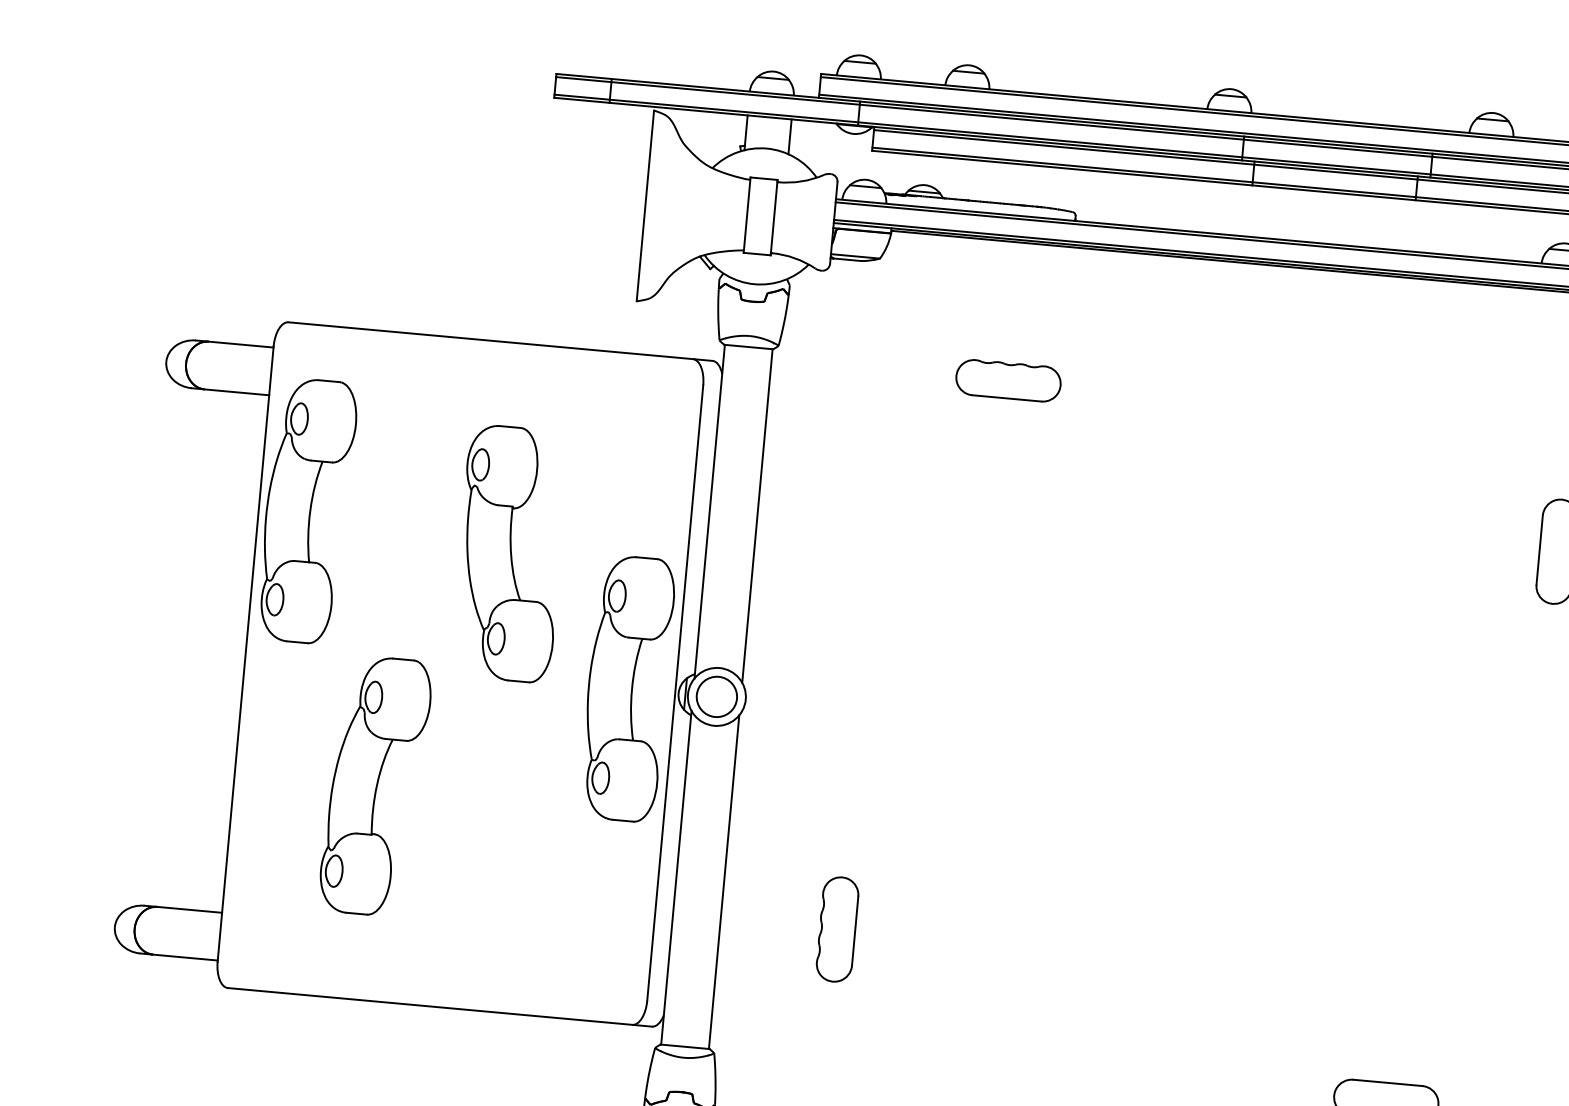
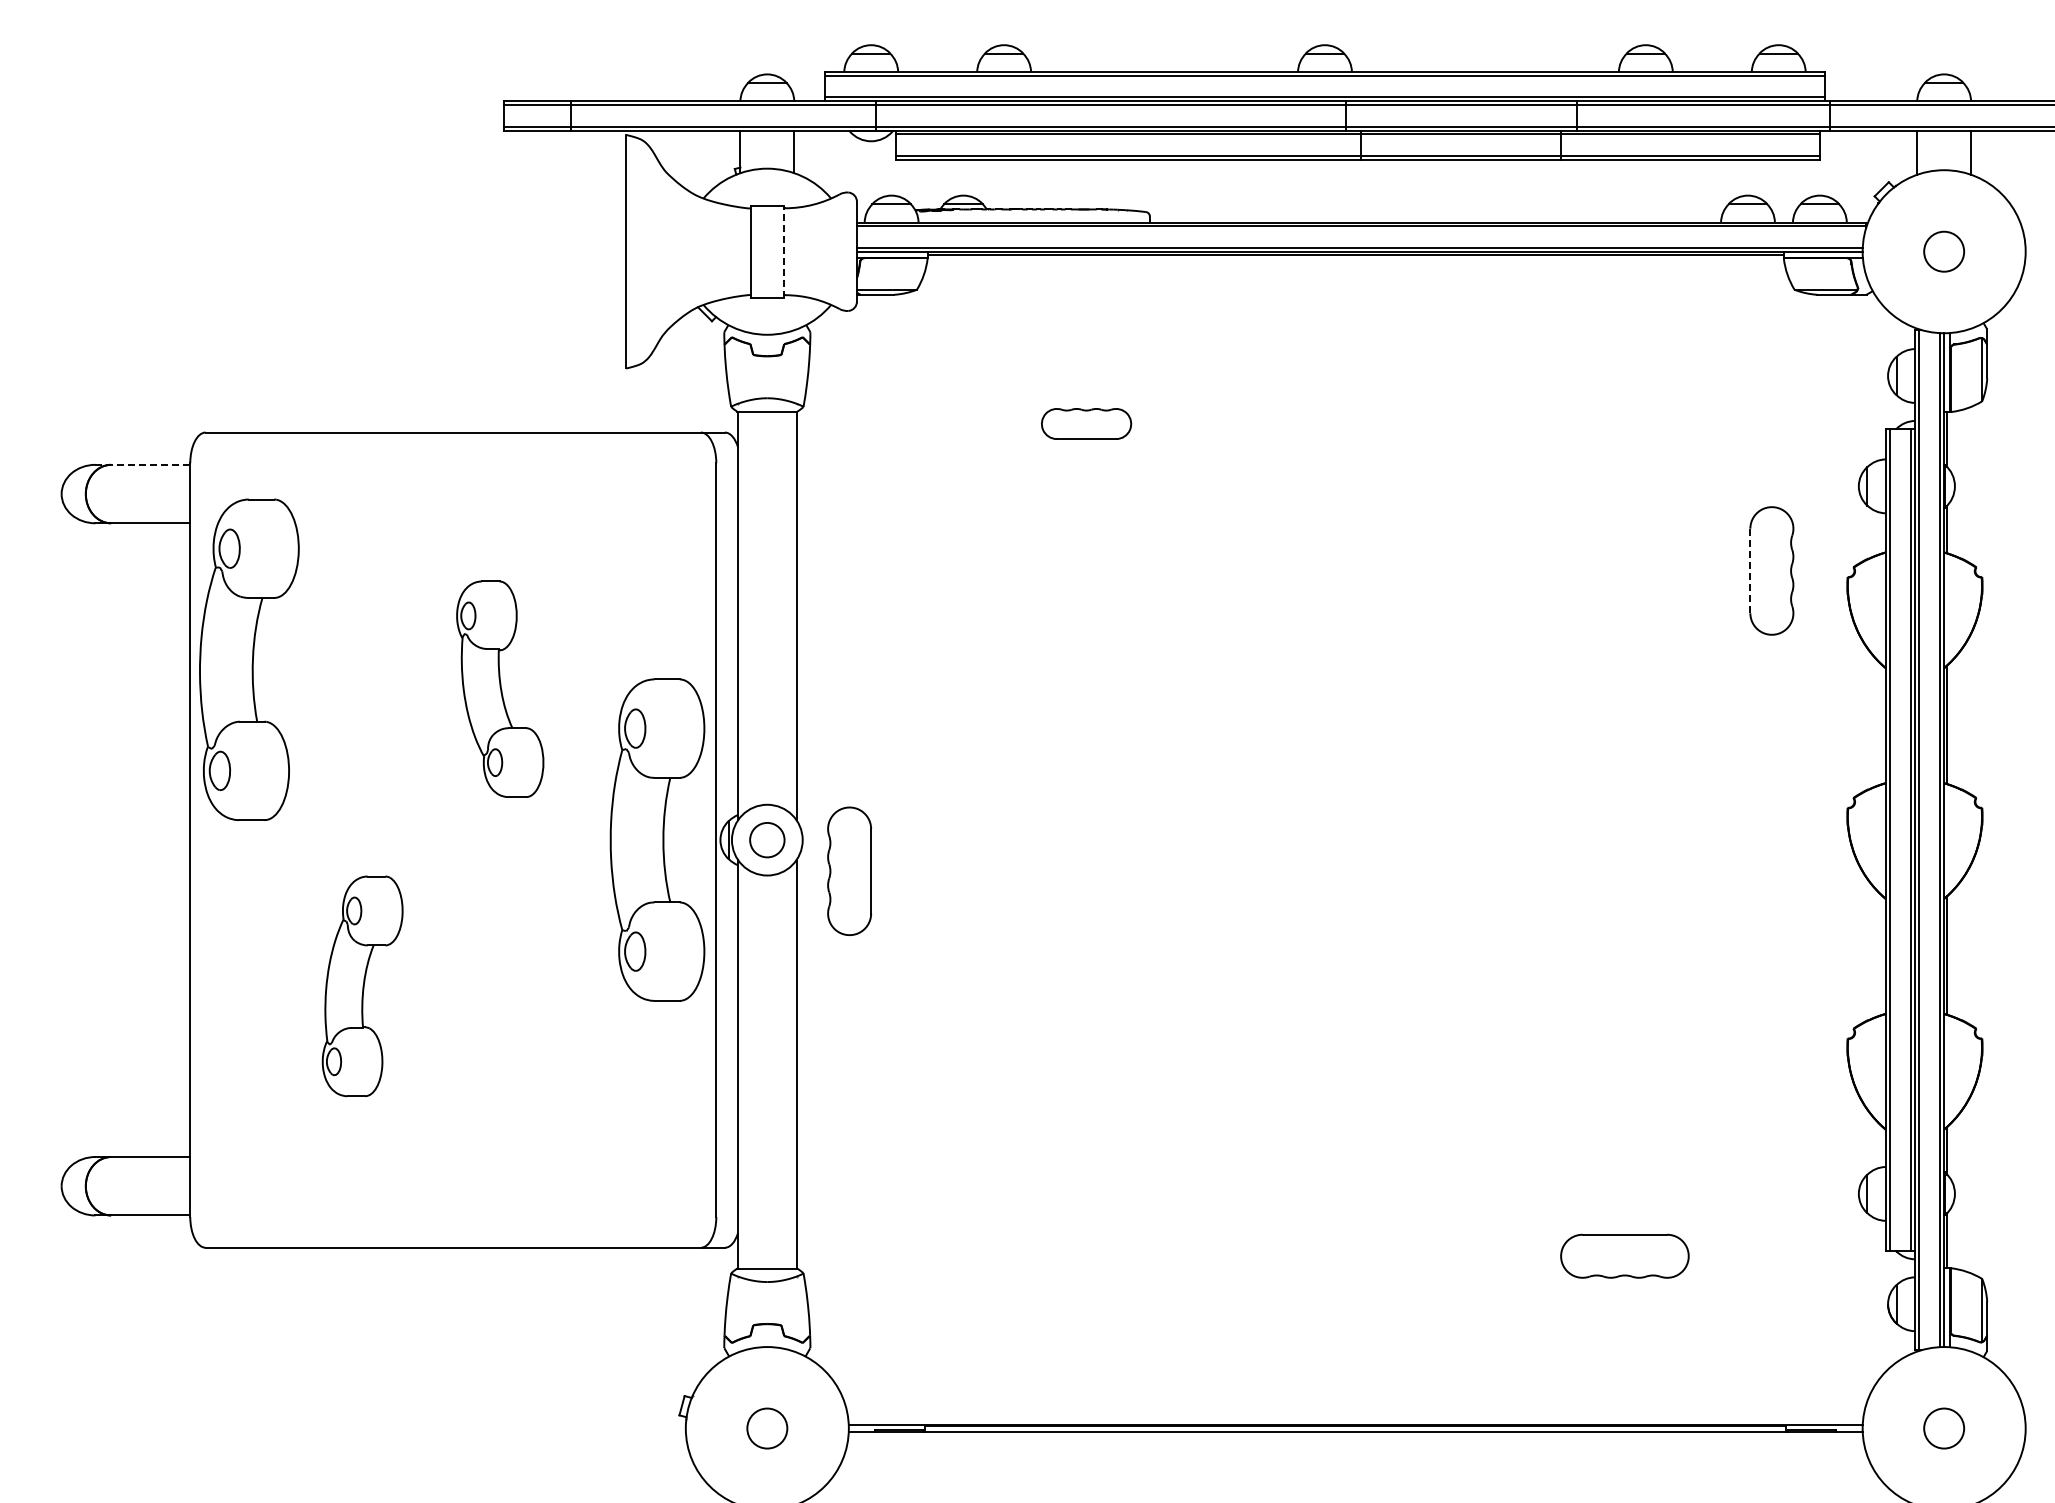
line: (773, 217) -> (783, 251), solid -> dashed
line: (234, 343) -> (142, 464), solid -> dashed
part: (1008, 380) -> (1086, 423), size x0.7
line: (1539, 550) -> (1750, 571), solid -> dashed
part: (509, 553) -> (499, 689), size x0.7
circle: (716, 696) -> (766, 839), size x0.7
part: (375, 786) -> (362, 986), size x0.7
part: (837, 928) -> (849, 870), moved

